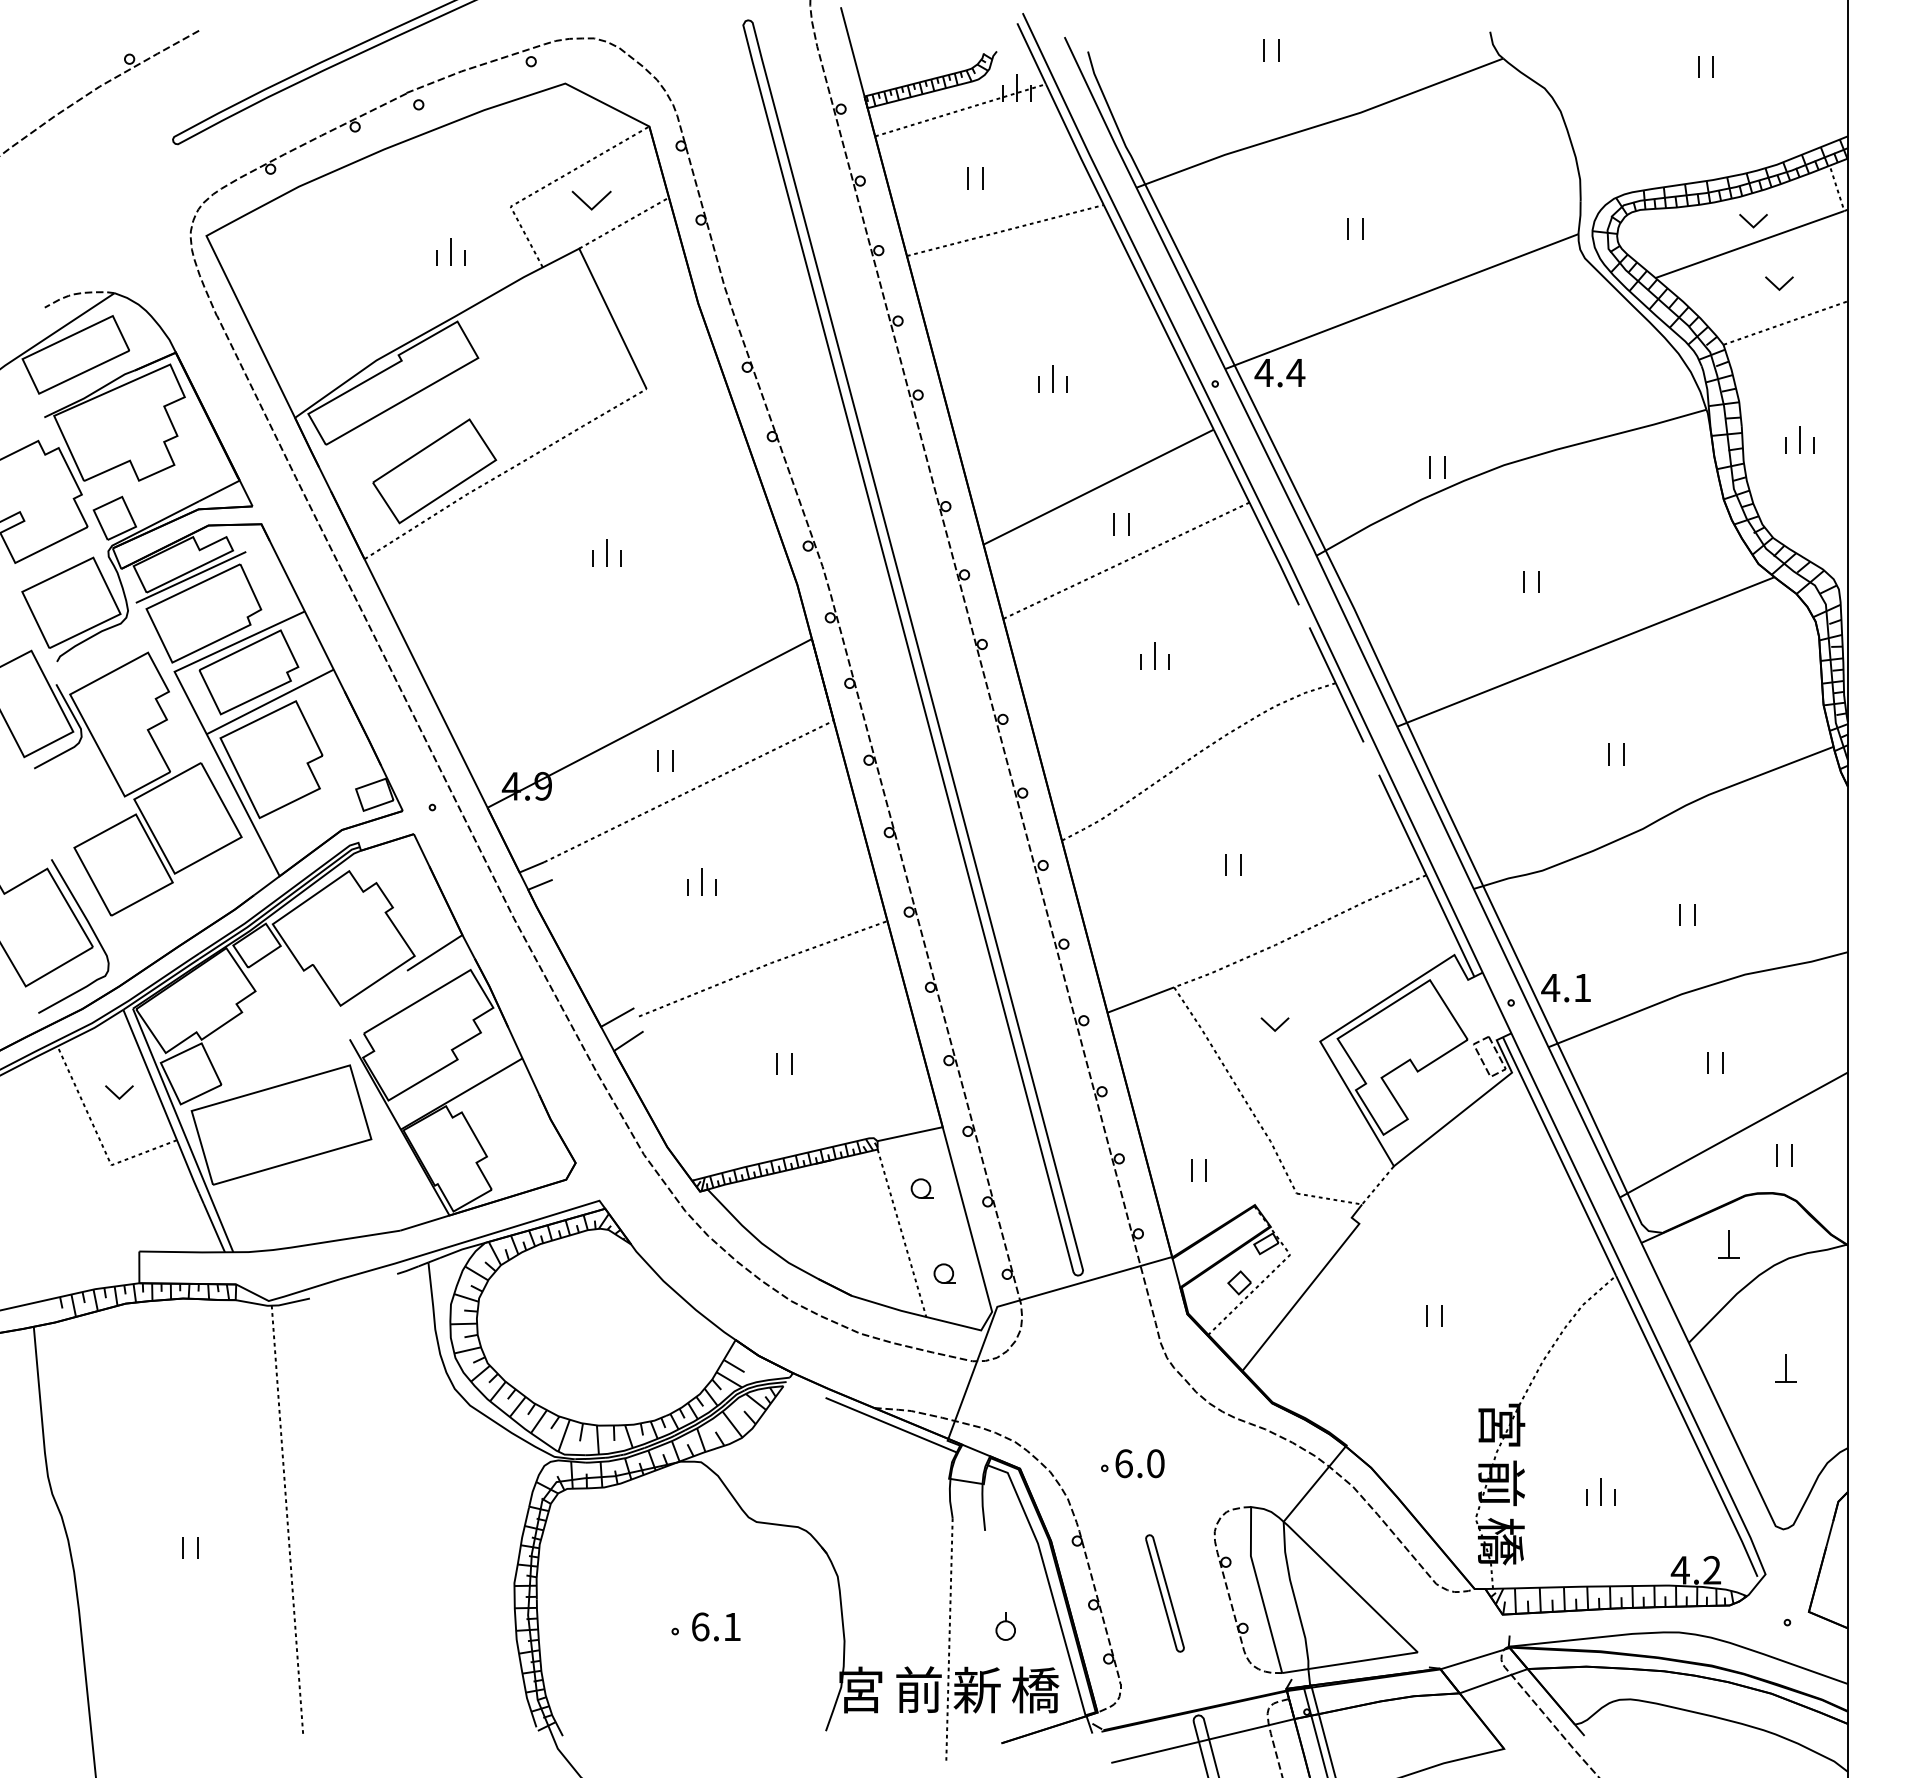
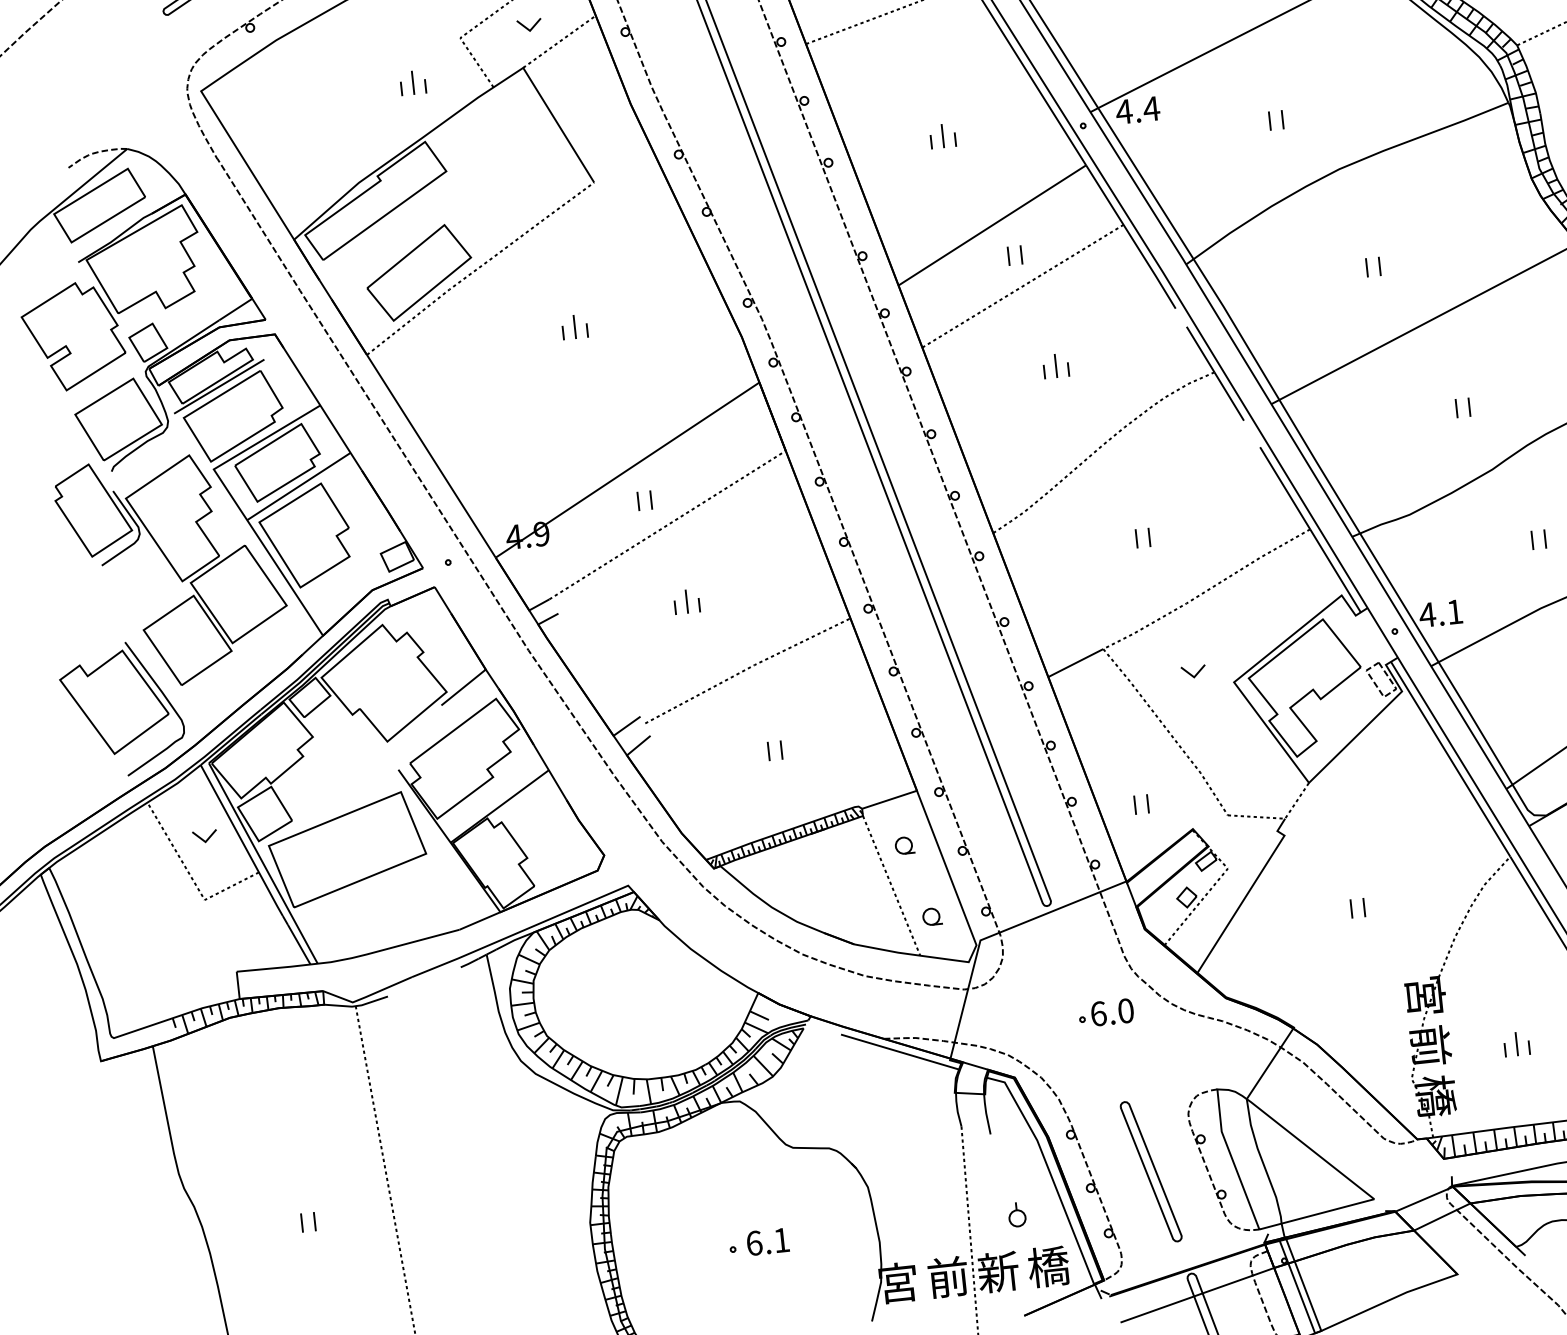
part: (591, 200) -> (529, 25), size x0.71
part: (1430, 467) -> (1270, 121), moved
part: (1132, 1463) -> (1105, 1012), moved
part: (1164, 1593) -> (1150, 1171), size x1.43

